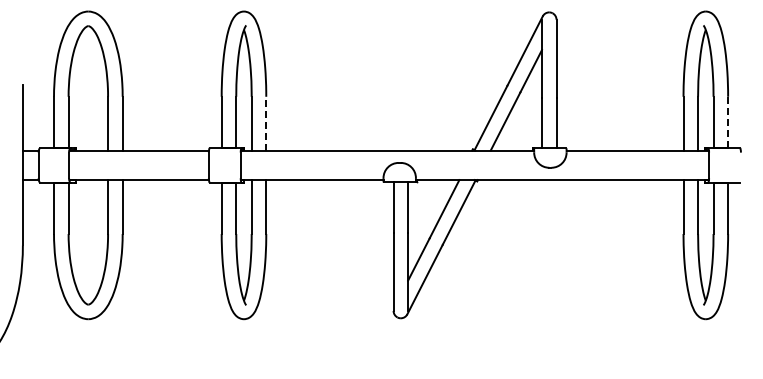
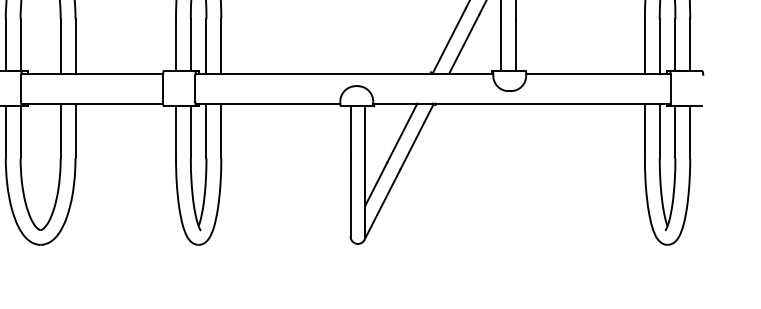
line: (728, 122) -> (690, 45), dashed -> solid
line: (266, 123) -> (221, 46), dashed -> solid

